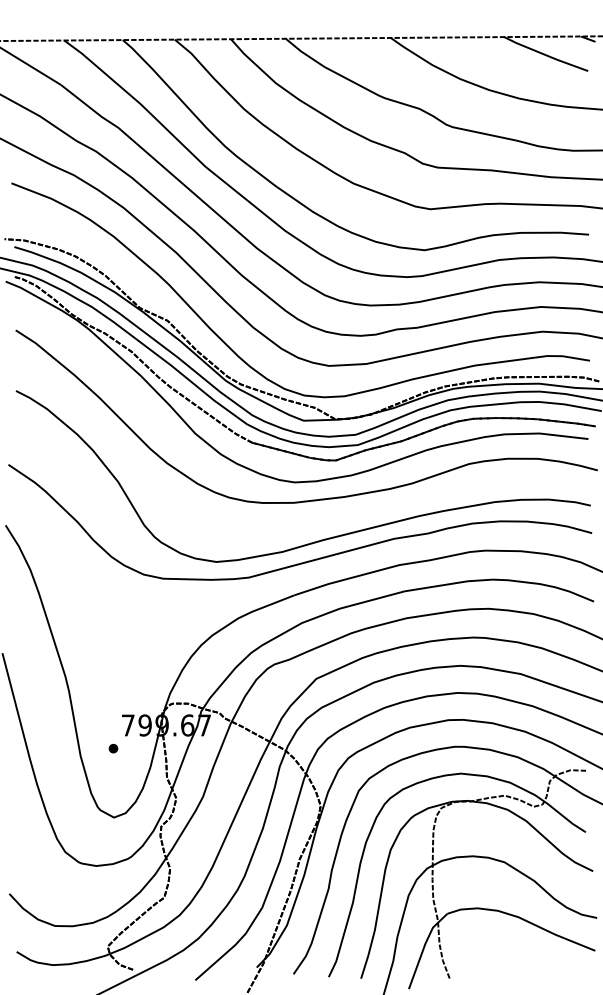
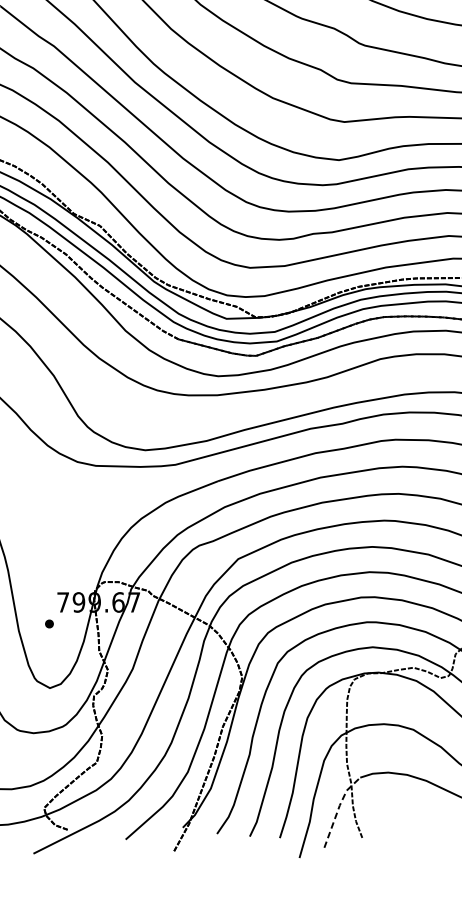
line: (424, 947) -> (338, 809), solid -> dashed

